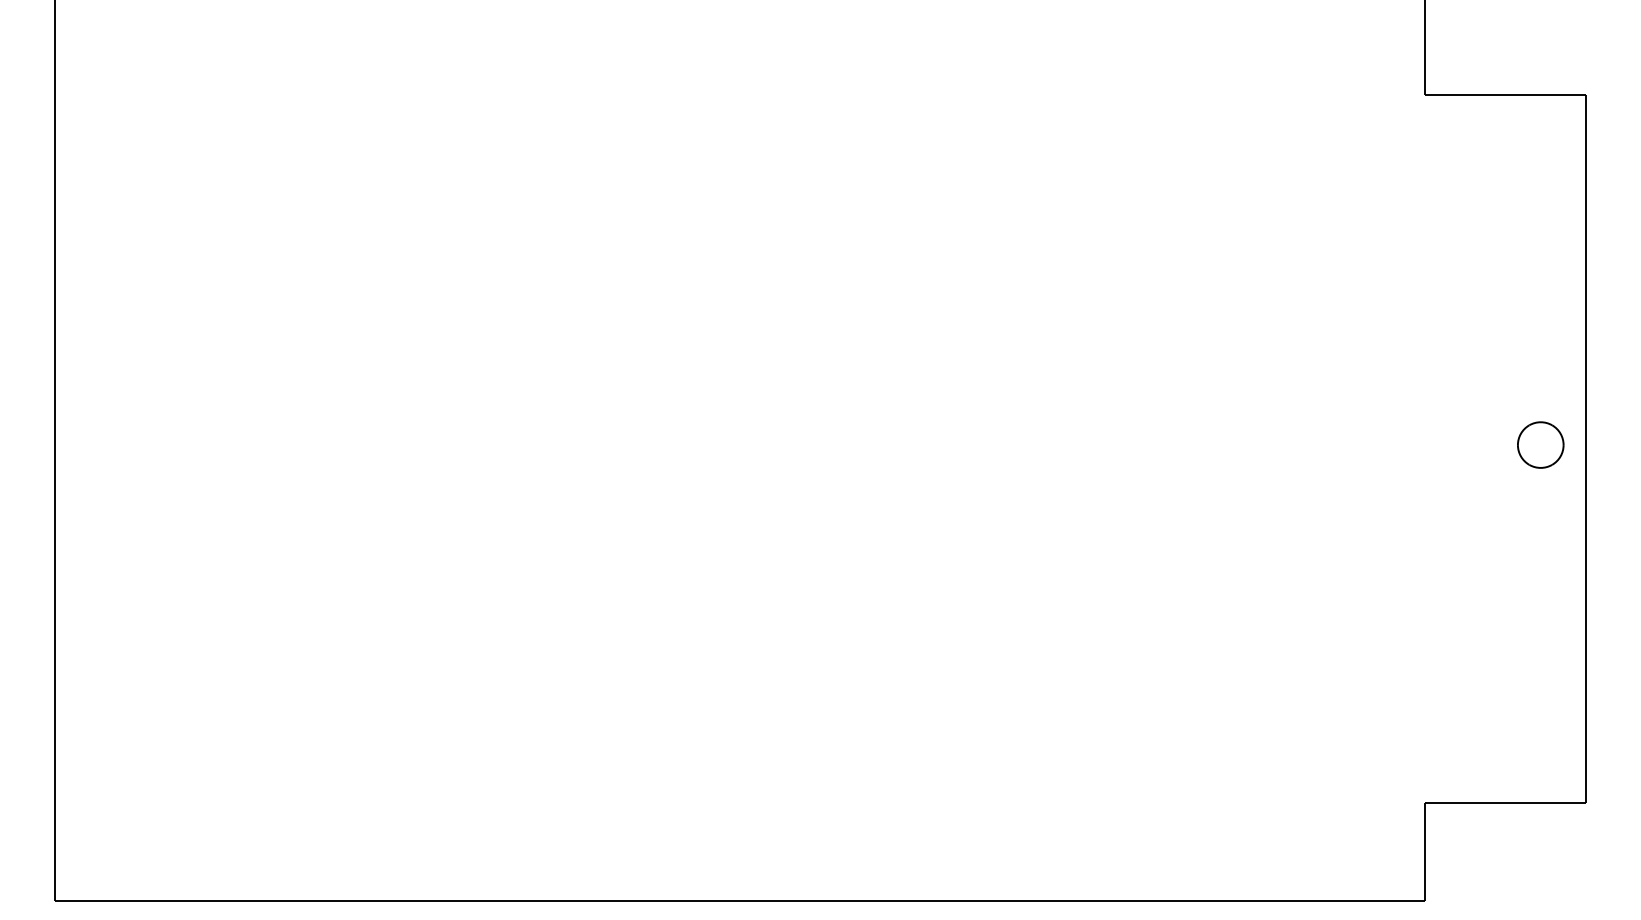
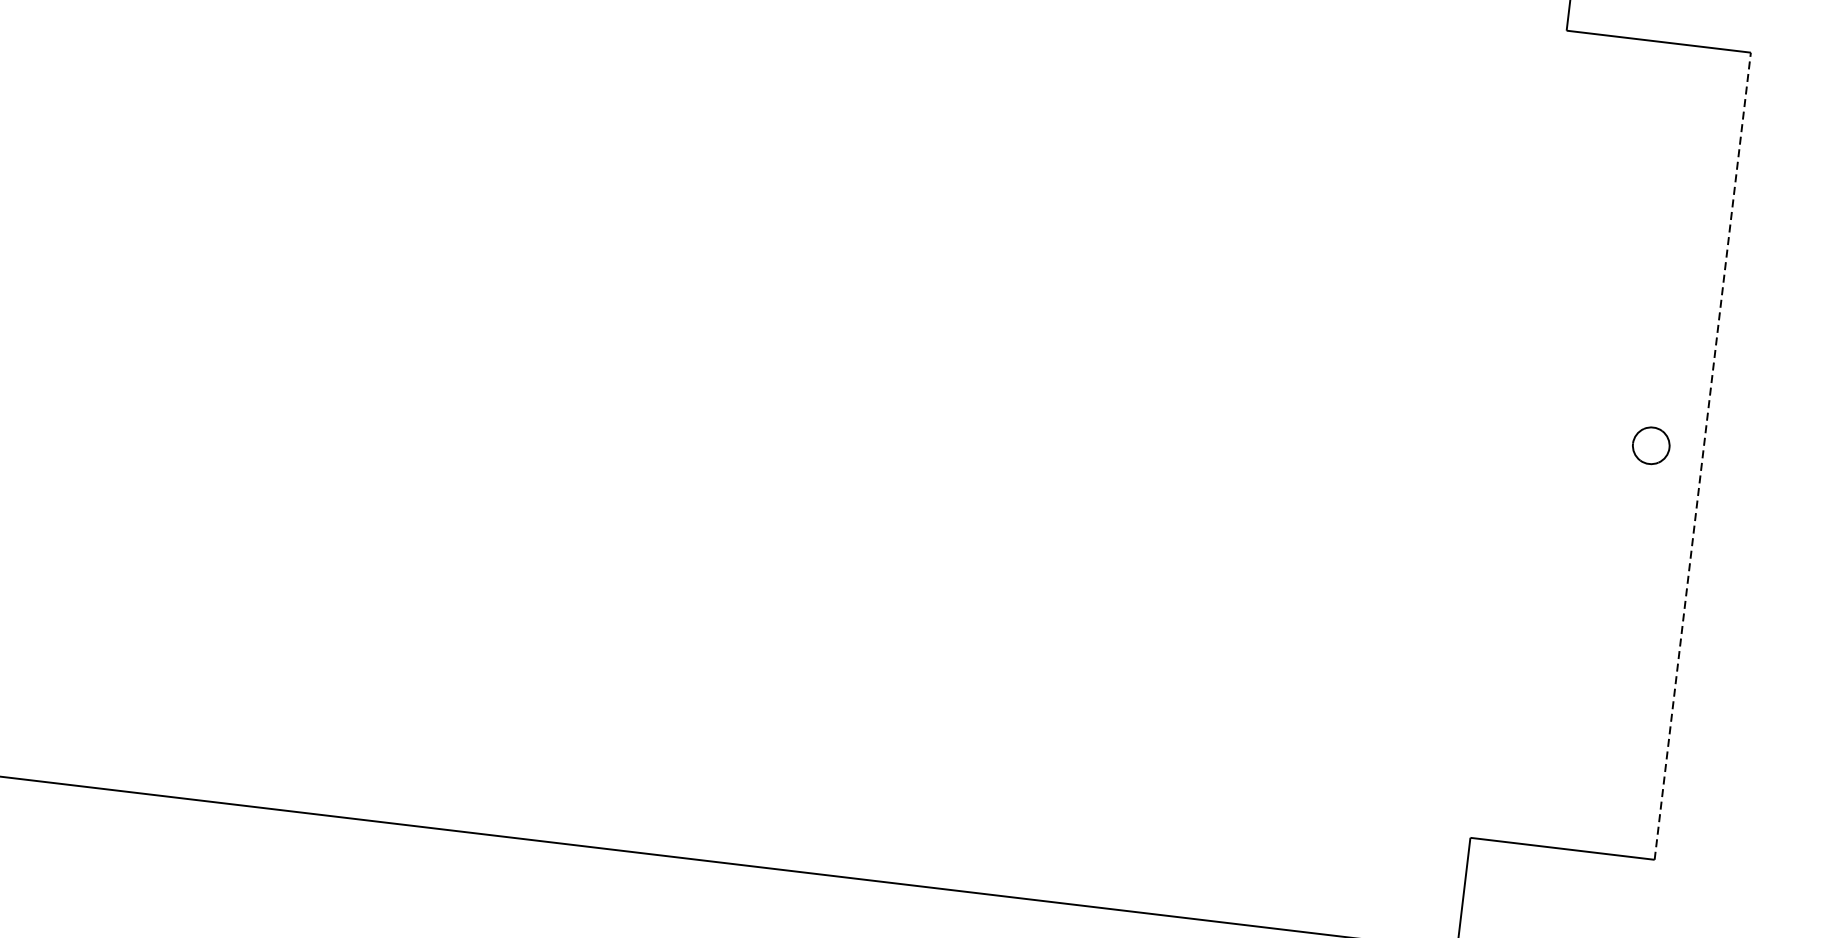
part: (1540, 444) -> (1650, 445), size x0.7
line: (1586, 448) -> (1702, 455), solid -> dashed

